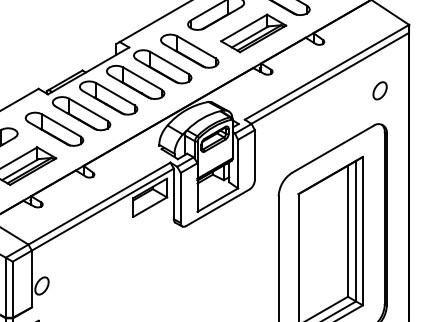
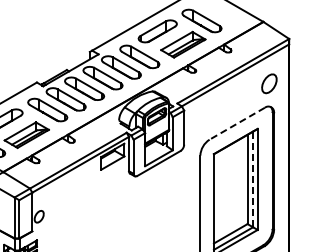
part: (380, 90) -> (269, 83), size x1.6
line: (333, 149) -> (237, 123), solid -> dashed
line: (356, 231) -> (253, 179), solid -> dashed

